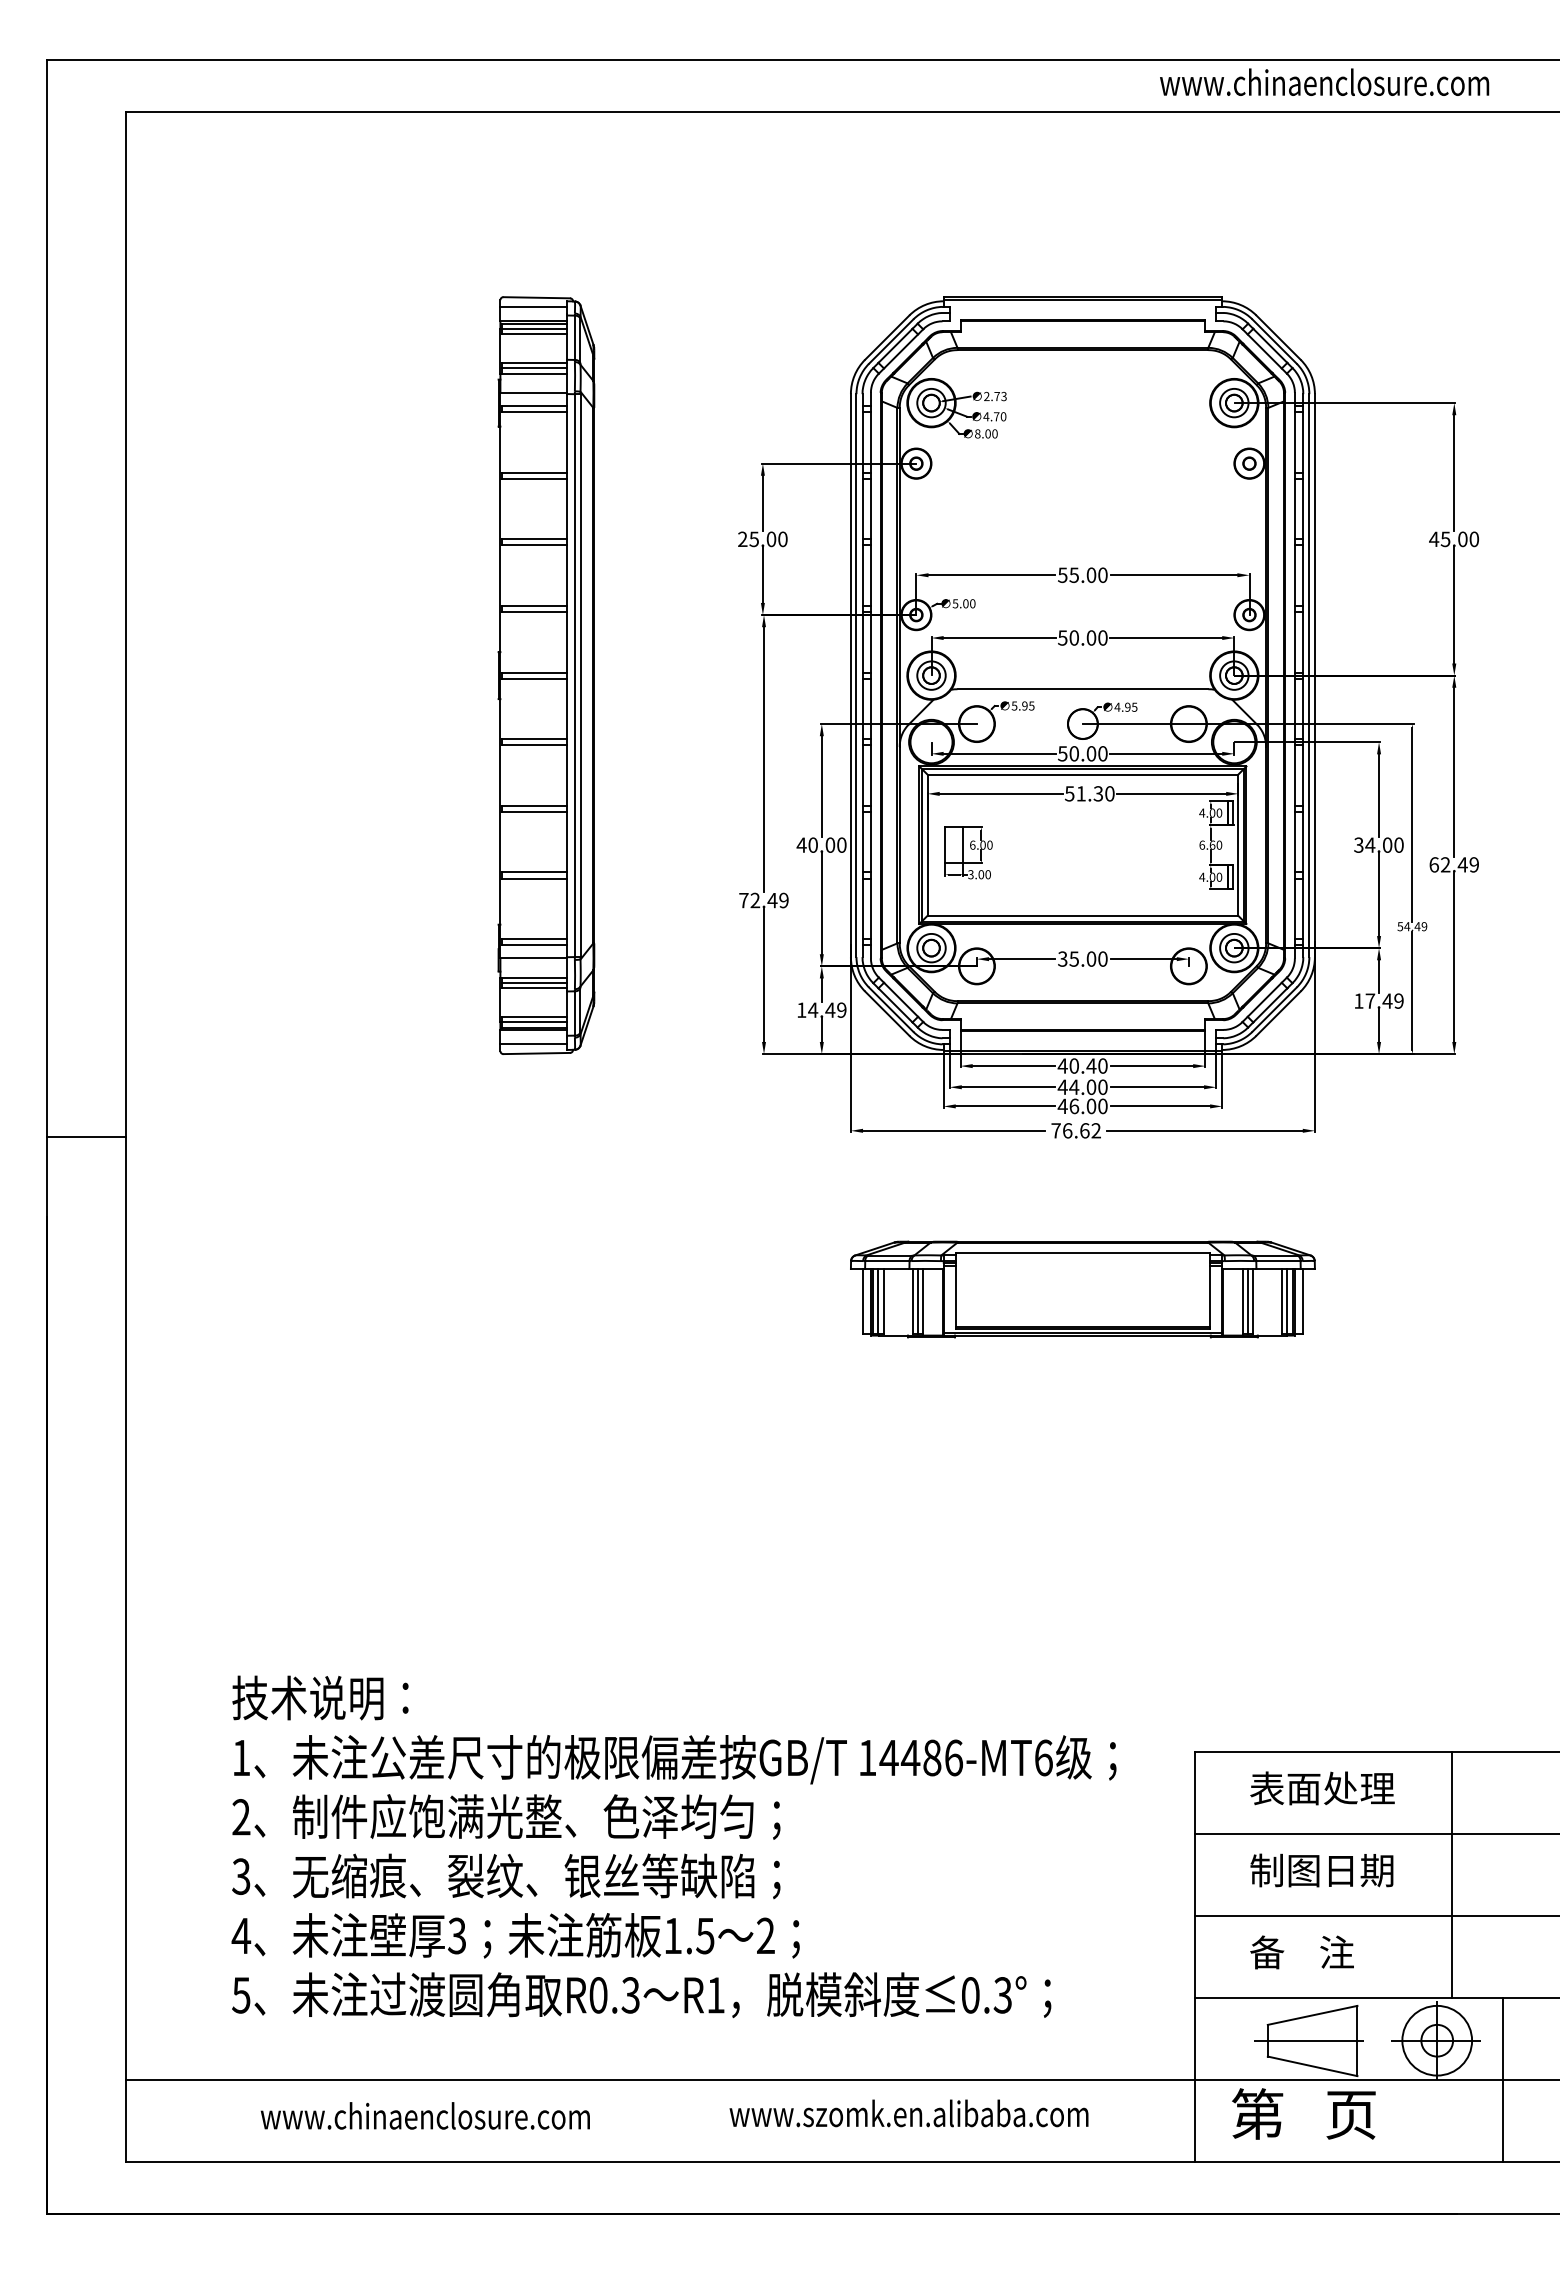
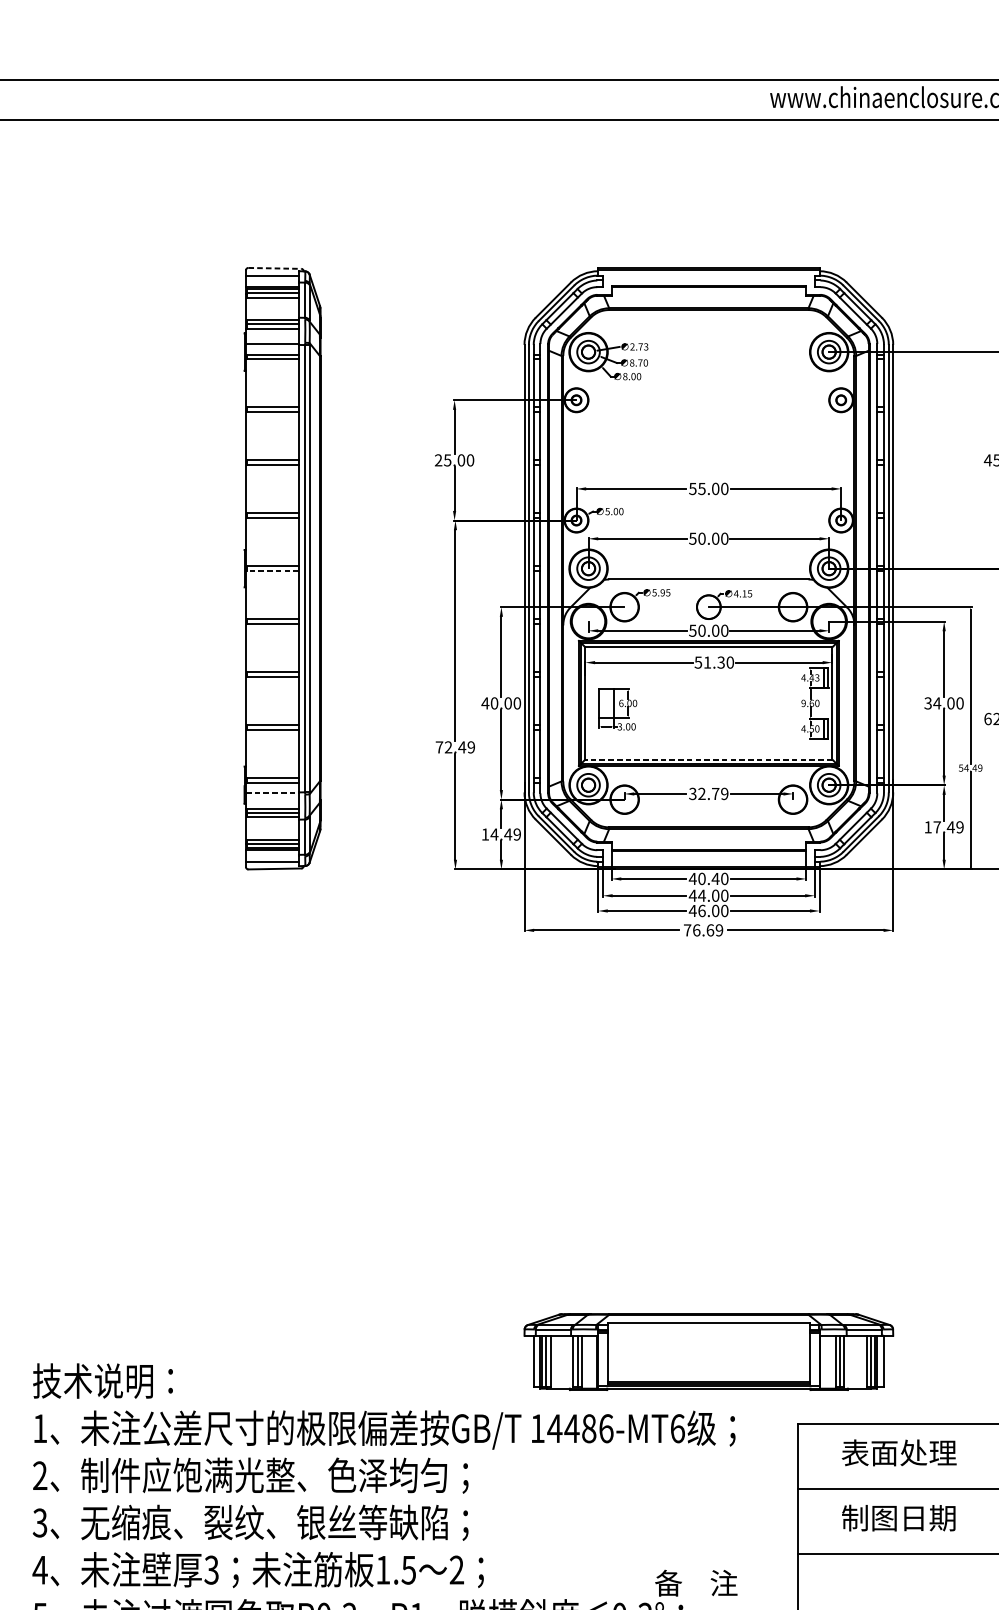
line: (537, 297) -> (275, 268), solid -> dashed
text: (986, 416) -> (632, 362), 4.70 -> 8.70
line: (534, 678) -> (273, 570), solid -> dashed
text: (1127, 706) -> (744, 593), 4.95 -> 4.15
text: (1215, 812) -> (814, 677), 4.00 -> 4.43
text: (1202, 844) -> (803, 702), 6.60 -> 9.60
text: (1212, 876) -> (811, 728), 4.00 -> 4.50
line: (1082, 915) -> (708, 759), solid -> dashed
line: (534, 958) -> (273, 793), solid -> dashed
text: (1088, 958) -> (713, 793), 35.00 -> 32.79
text: (1095, 1130) -> (718, 930), 76.62 -> 76.69
part: (1082, 1289) -> (708, 1352), moved
text: (1301, 1952) -> (695, 1583), moved

